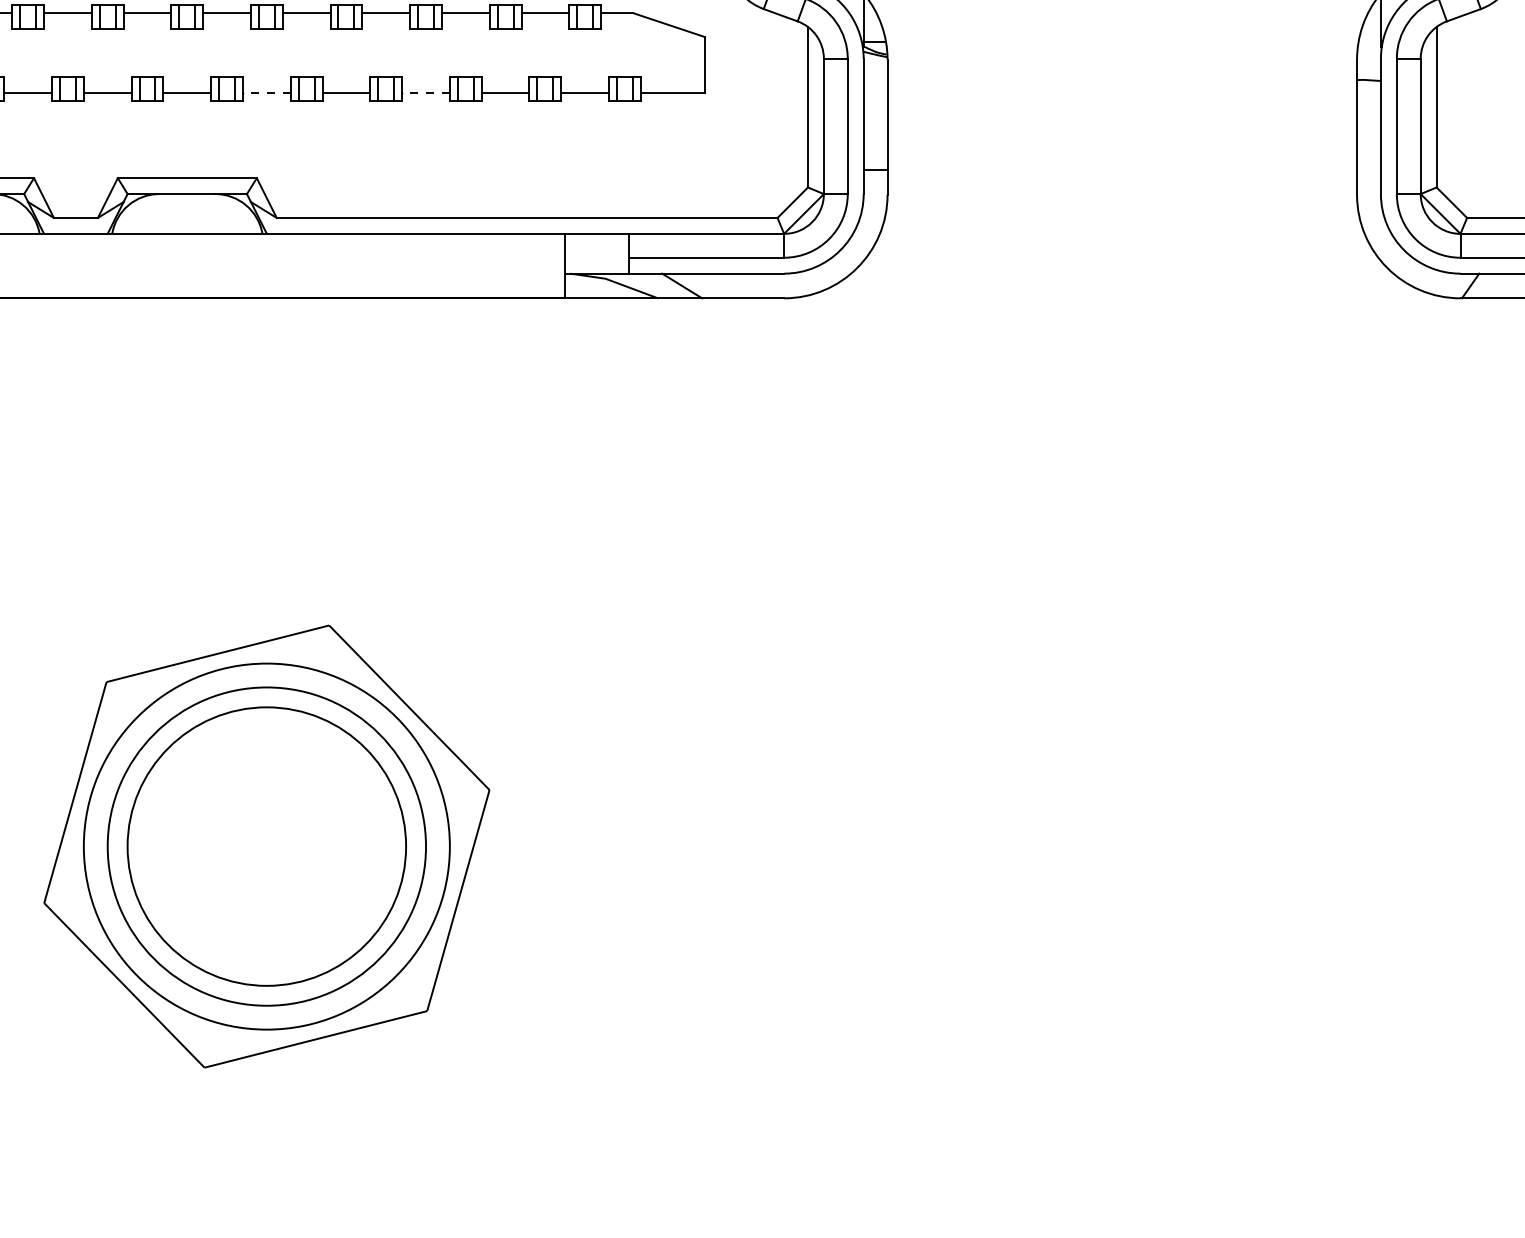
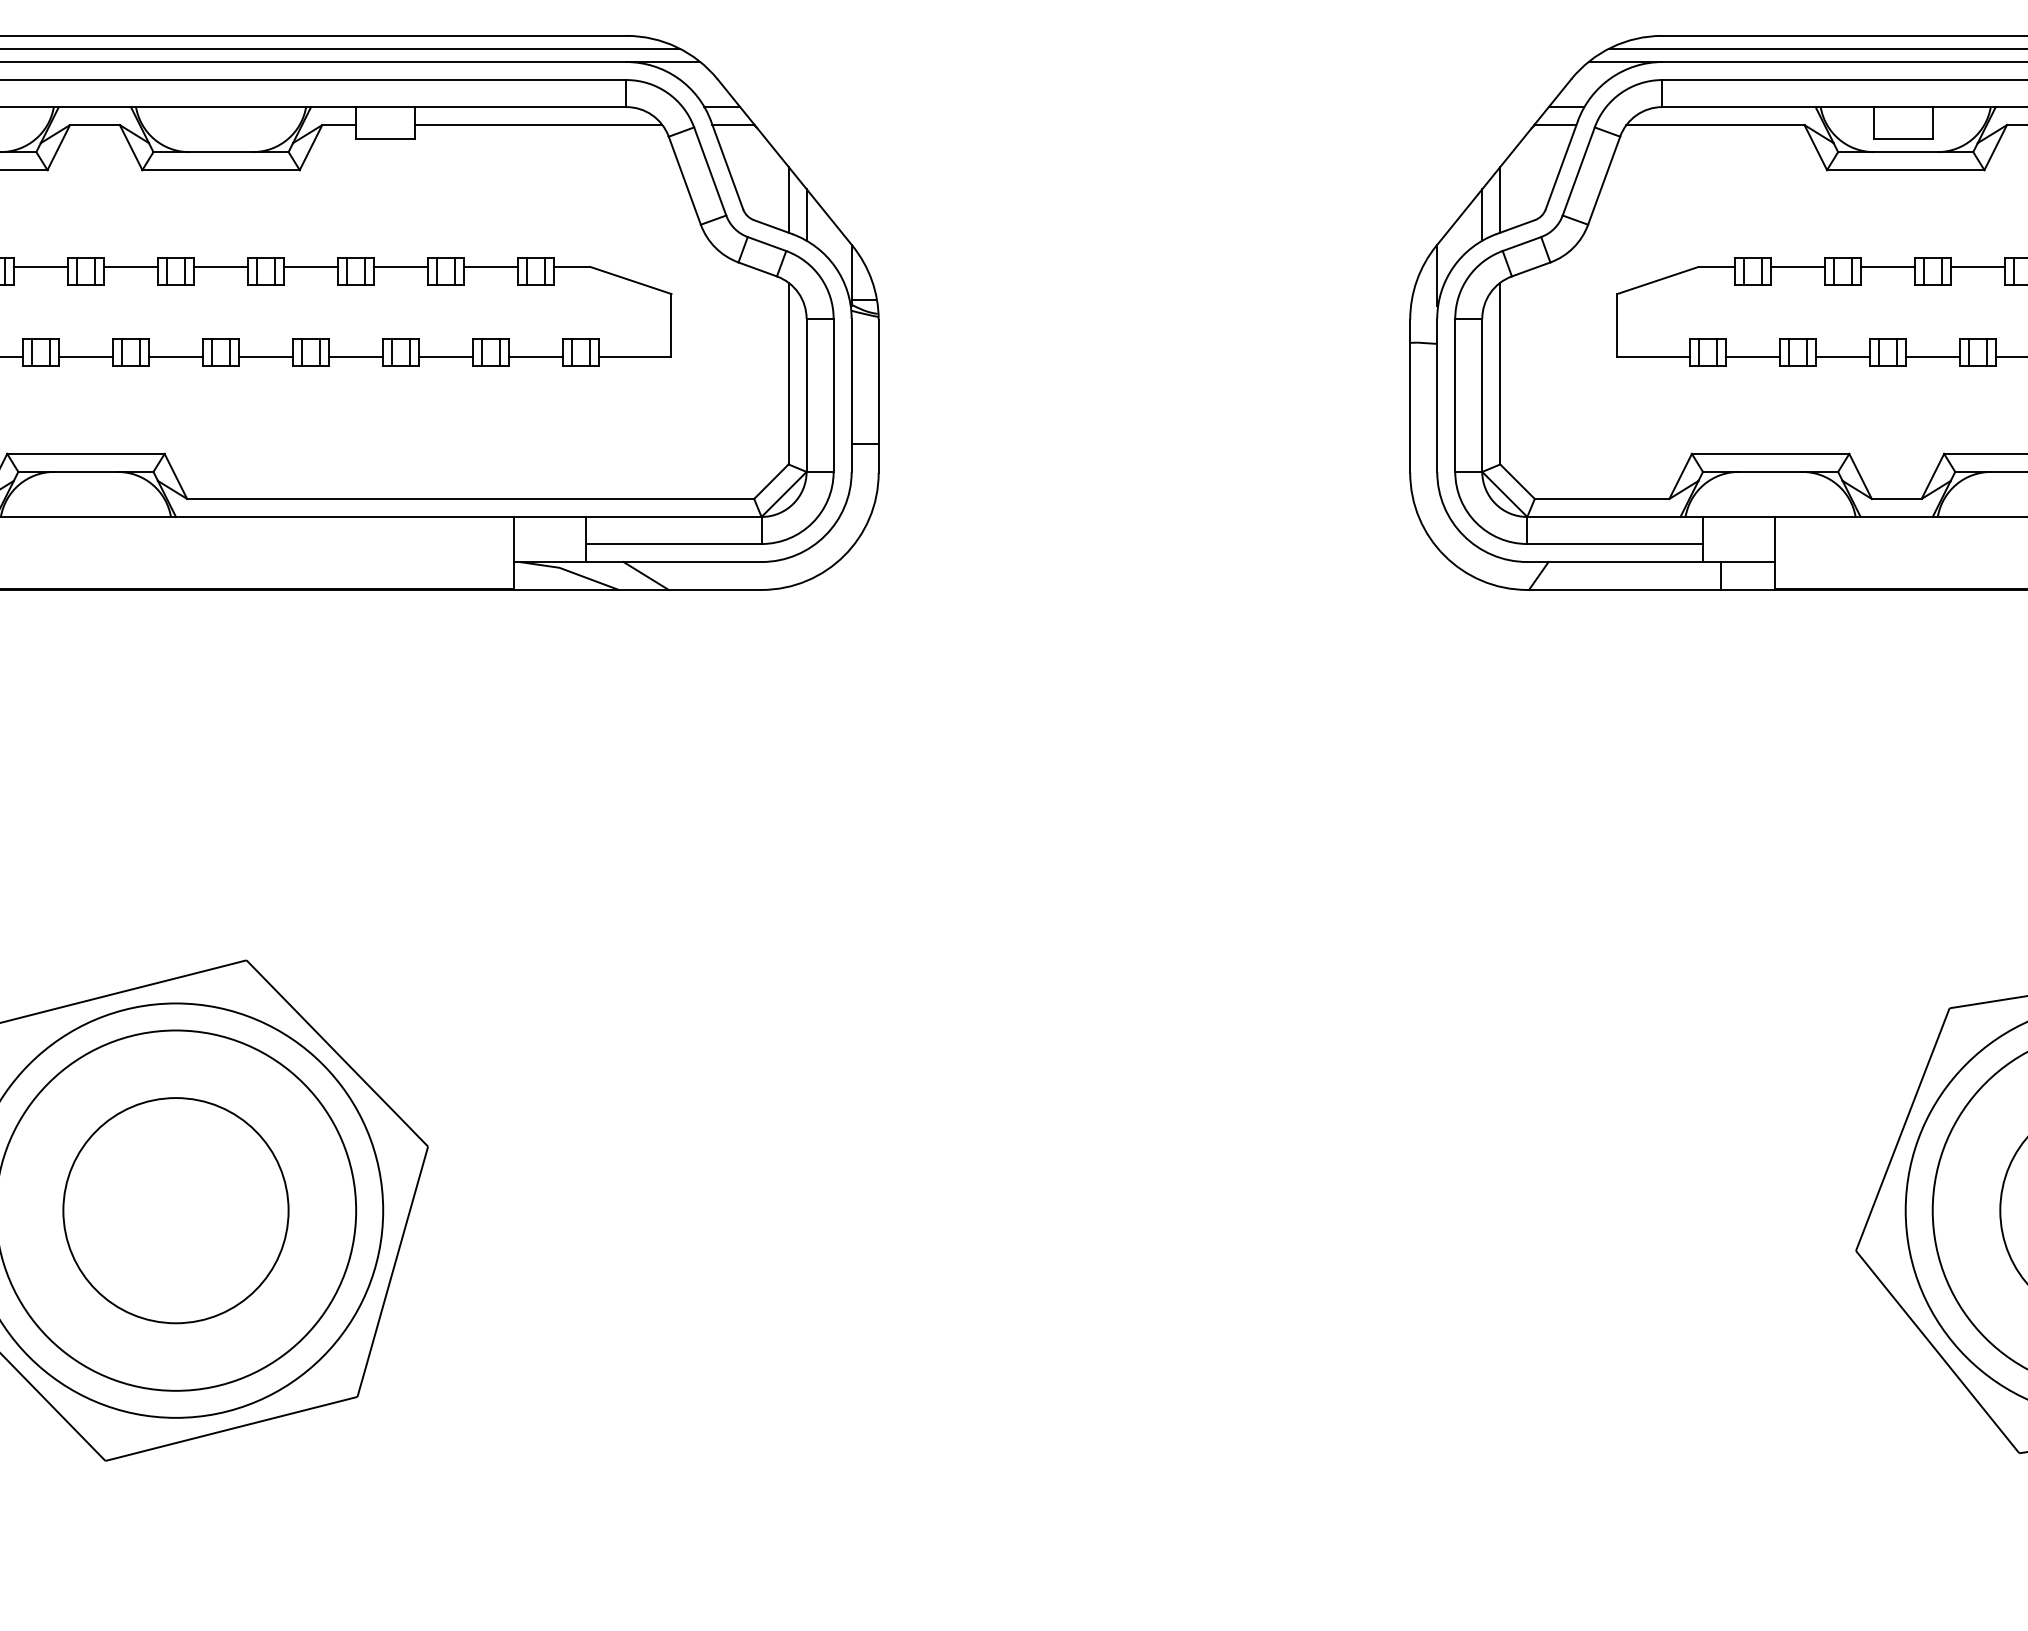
line: (266, 93) -> (175, 357), dashed -> solid
line: (425, 93) -> (355, 357), dashed -> solid
circle: (266, 846) -> (175, 1210), size x0.71

